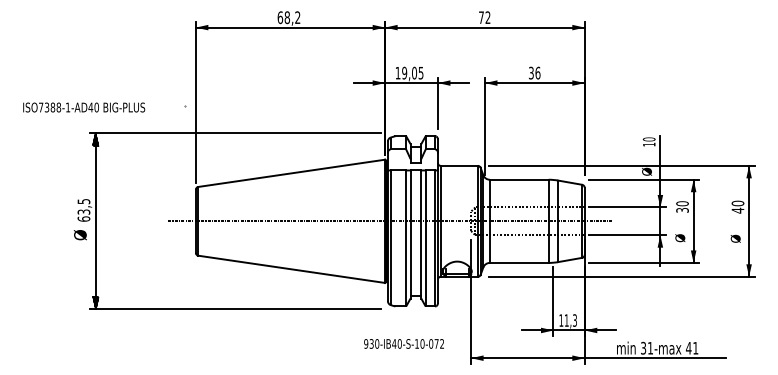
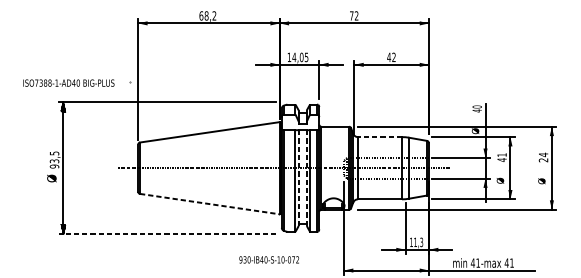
text: (404, 72) -> (294, 56), 19,05 -> 14,05
text: (534, 72) -> (391, 56), 36 -> 42
text: (84, 107) -> (69, 83), moved
text: (649, 144) -> (477, 110), 10 -> 40
line: (518, 179) -> (379, 136), solid -> dashed
text: (737, 206) -> (543, 157), 40 -> 24
text: (682, 207) -> (502, 157), 30 -> 41
text: (83, 218) -> (54, 166), 63,5 -> 93,5
line: (410, 234) -> (298, 178), solid -> dashed
line: (421, 234) -> (306, 178), solid -> dashed
line: (292, 269) -> (210, 204), solid -> dashed
line: (234, 309) -> (167, 234), solid -> dashed
text: (403, 343) -> (268, 259), moved
text: (643, 347) -> (472, 262), 31-max -> 41-max

